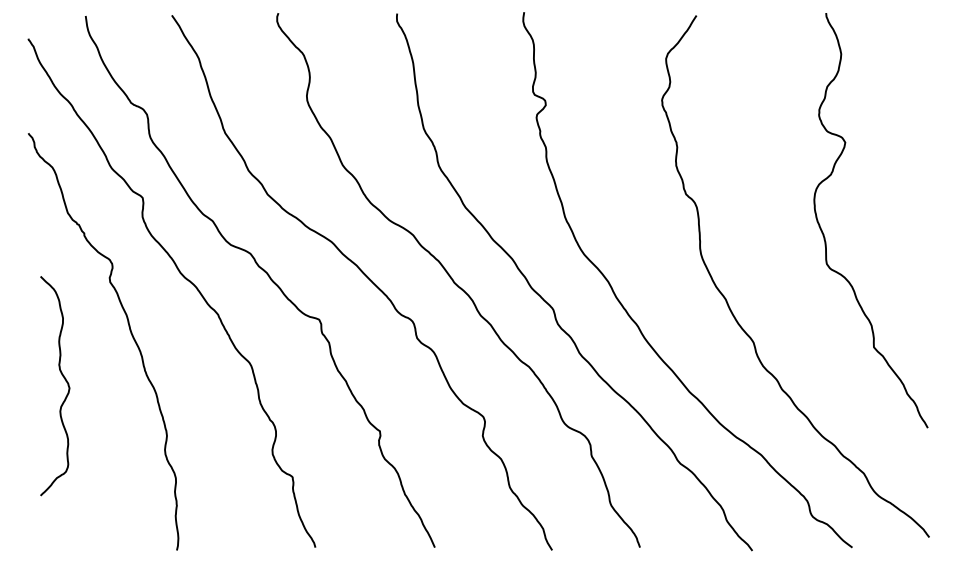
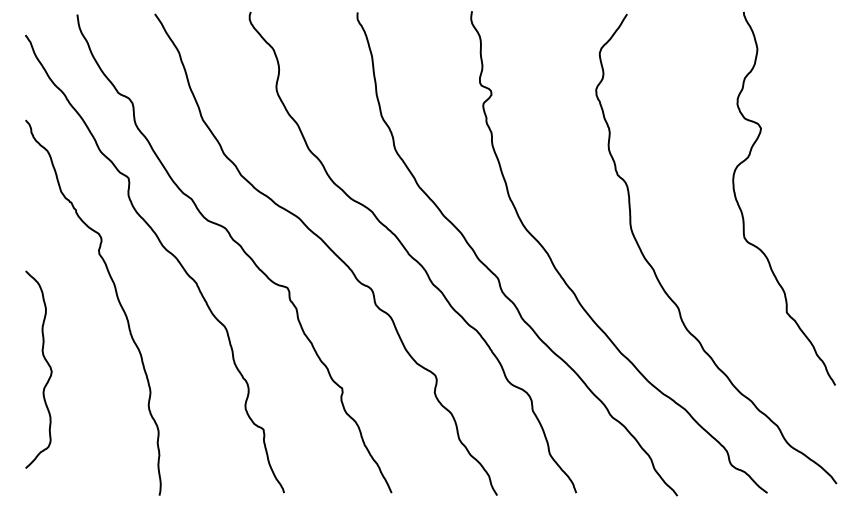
curve: (64, 380) -> (47, 364), moved

